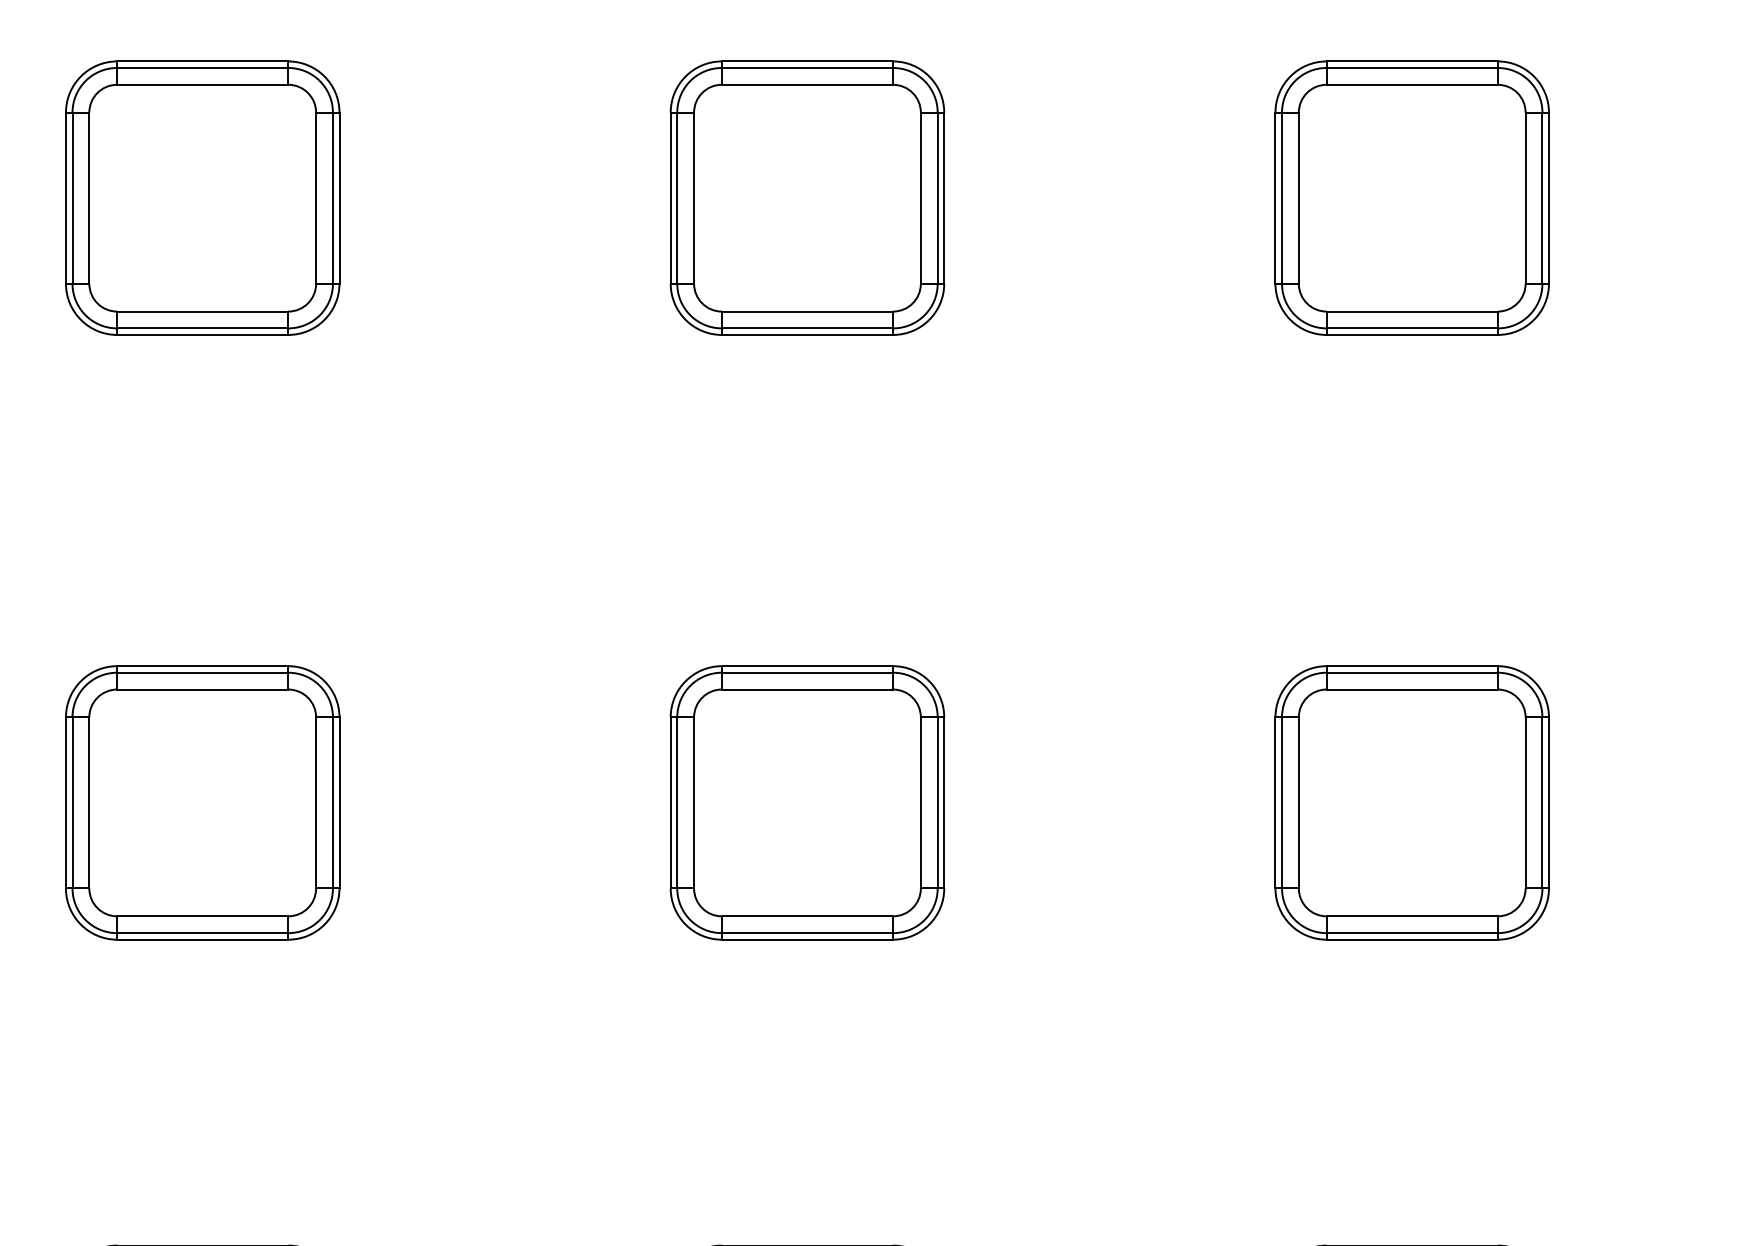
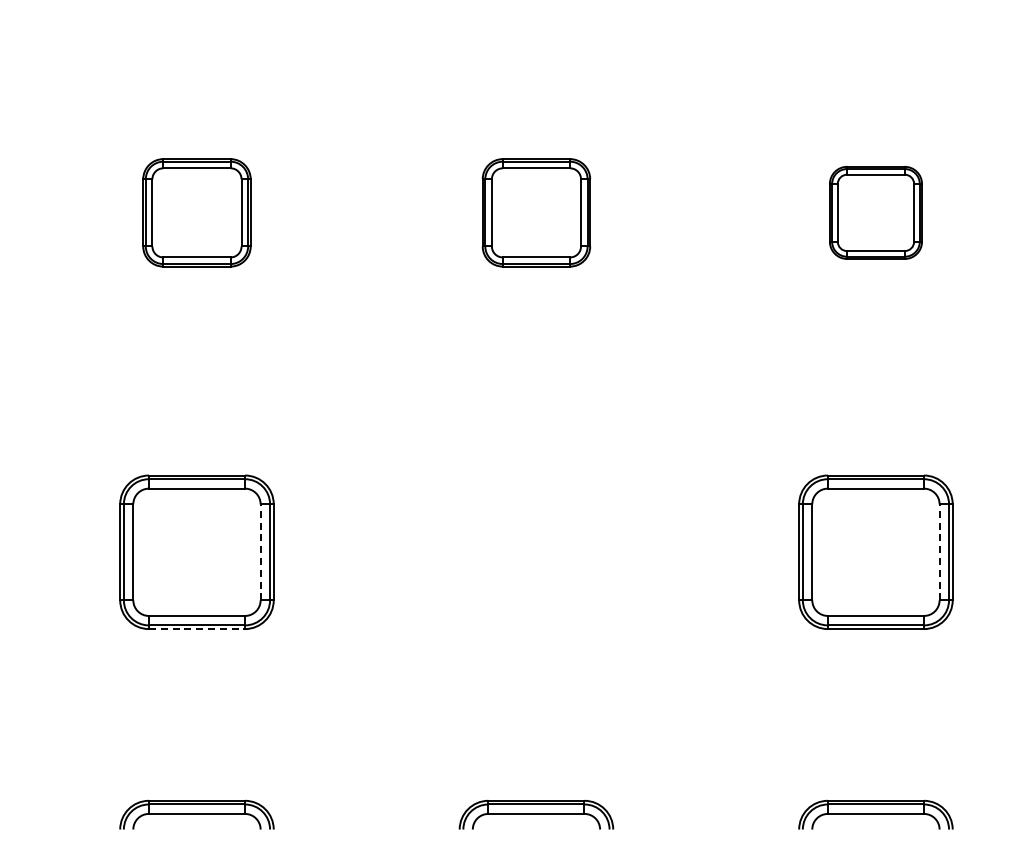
part: (201, 197) -> (196, 212), size x0.7
part: (807, 197) -> (536, 212), size x0.7
part: (1411, 197) -> (875, 212), size x0.6
line: (315, 801) -> (260, 551), solid -> dashed
part: (807, 801) -> (536, 551), removed
line: (1525, 801) -> (939, 551), solid -> dashed
line: (203, 940) -> (197, 629), solid -> dashed

